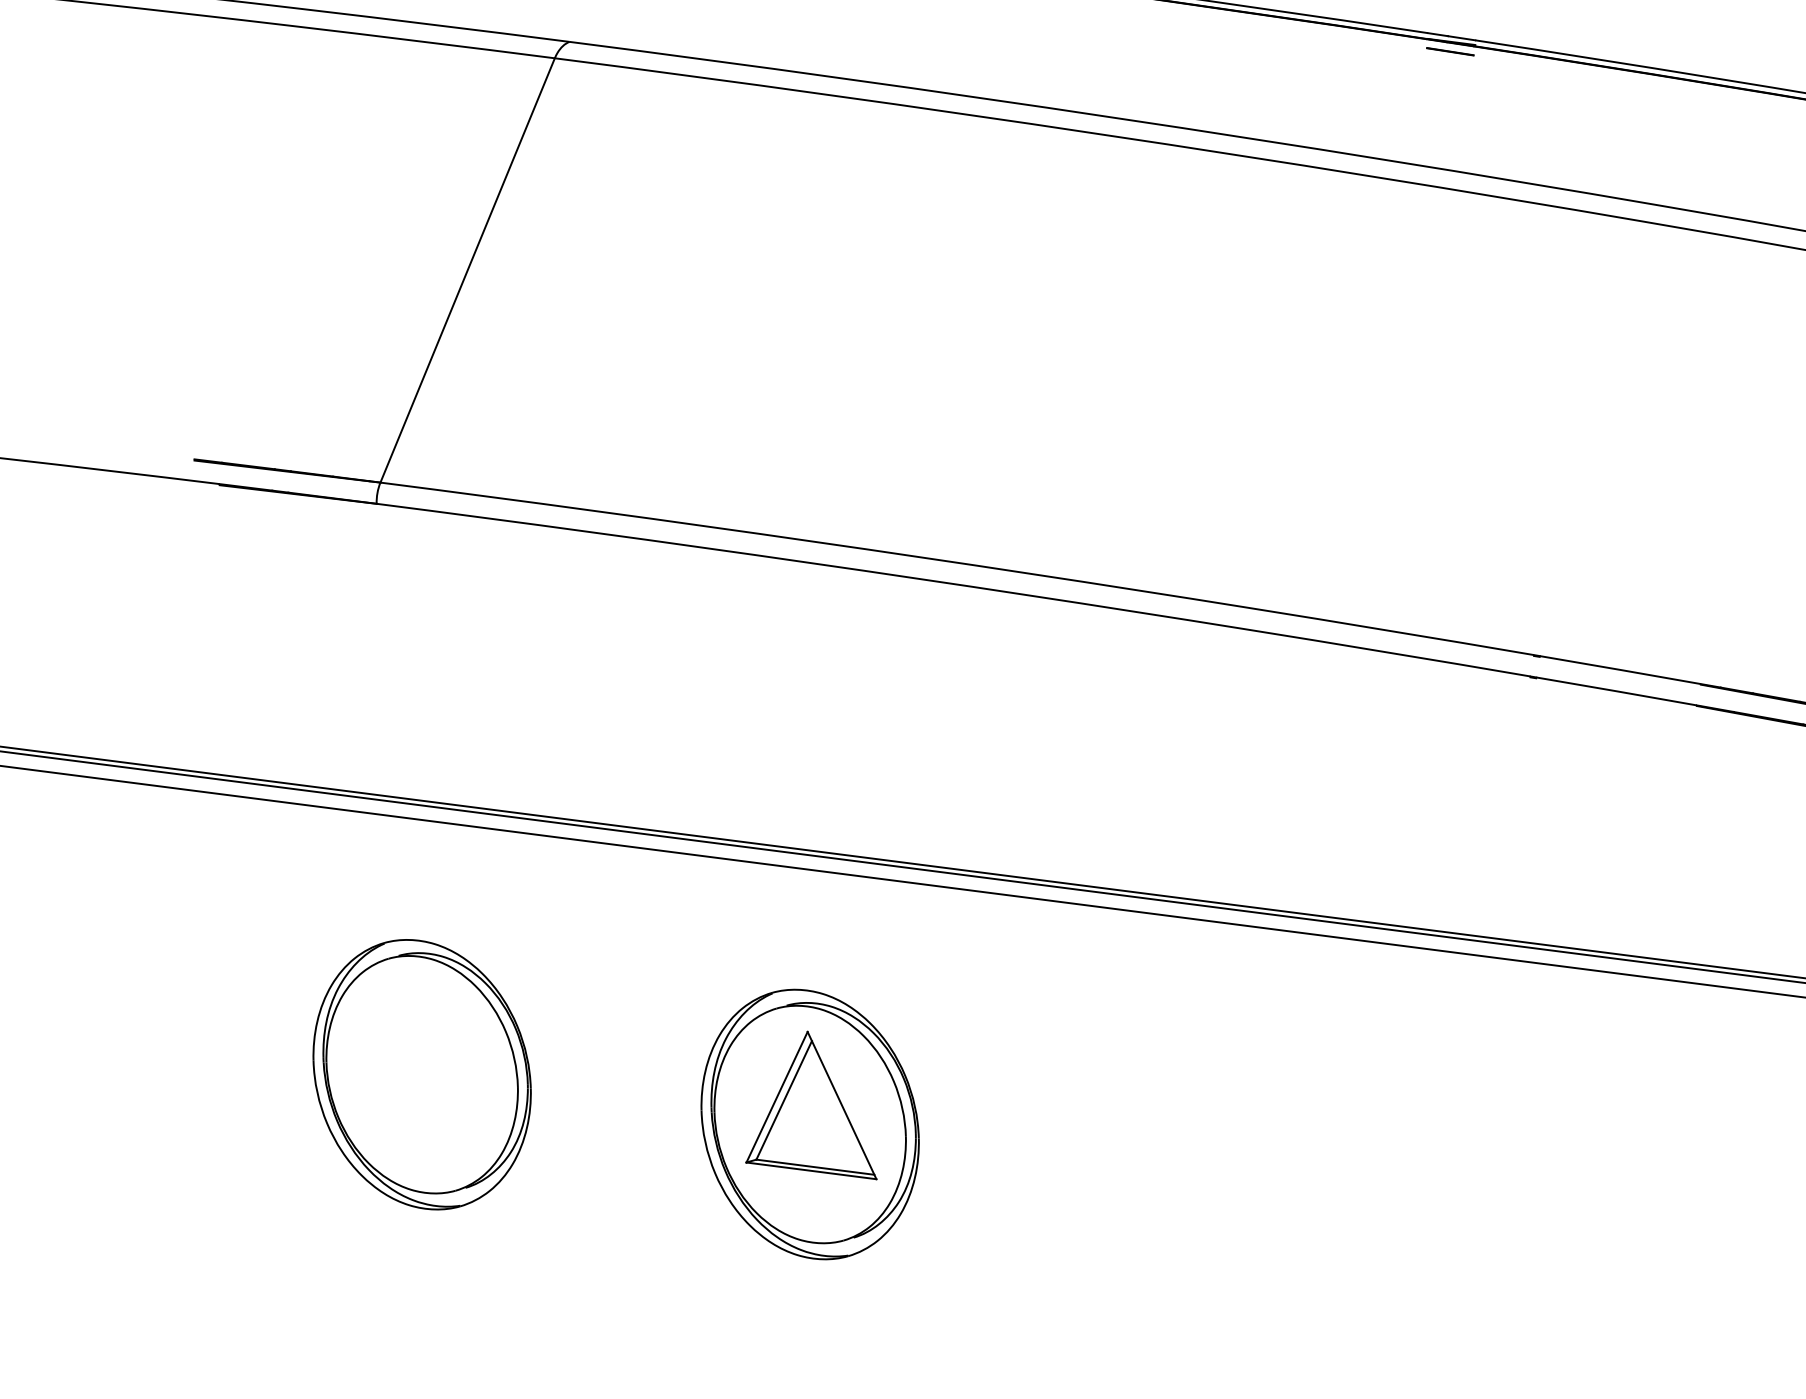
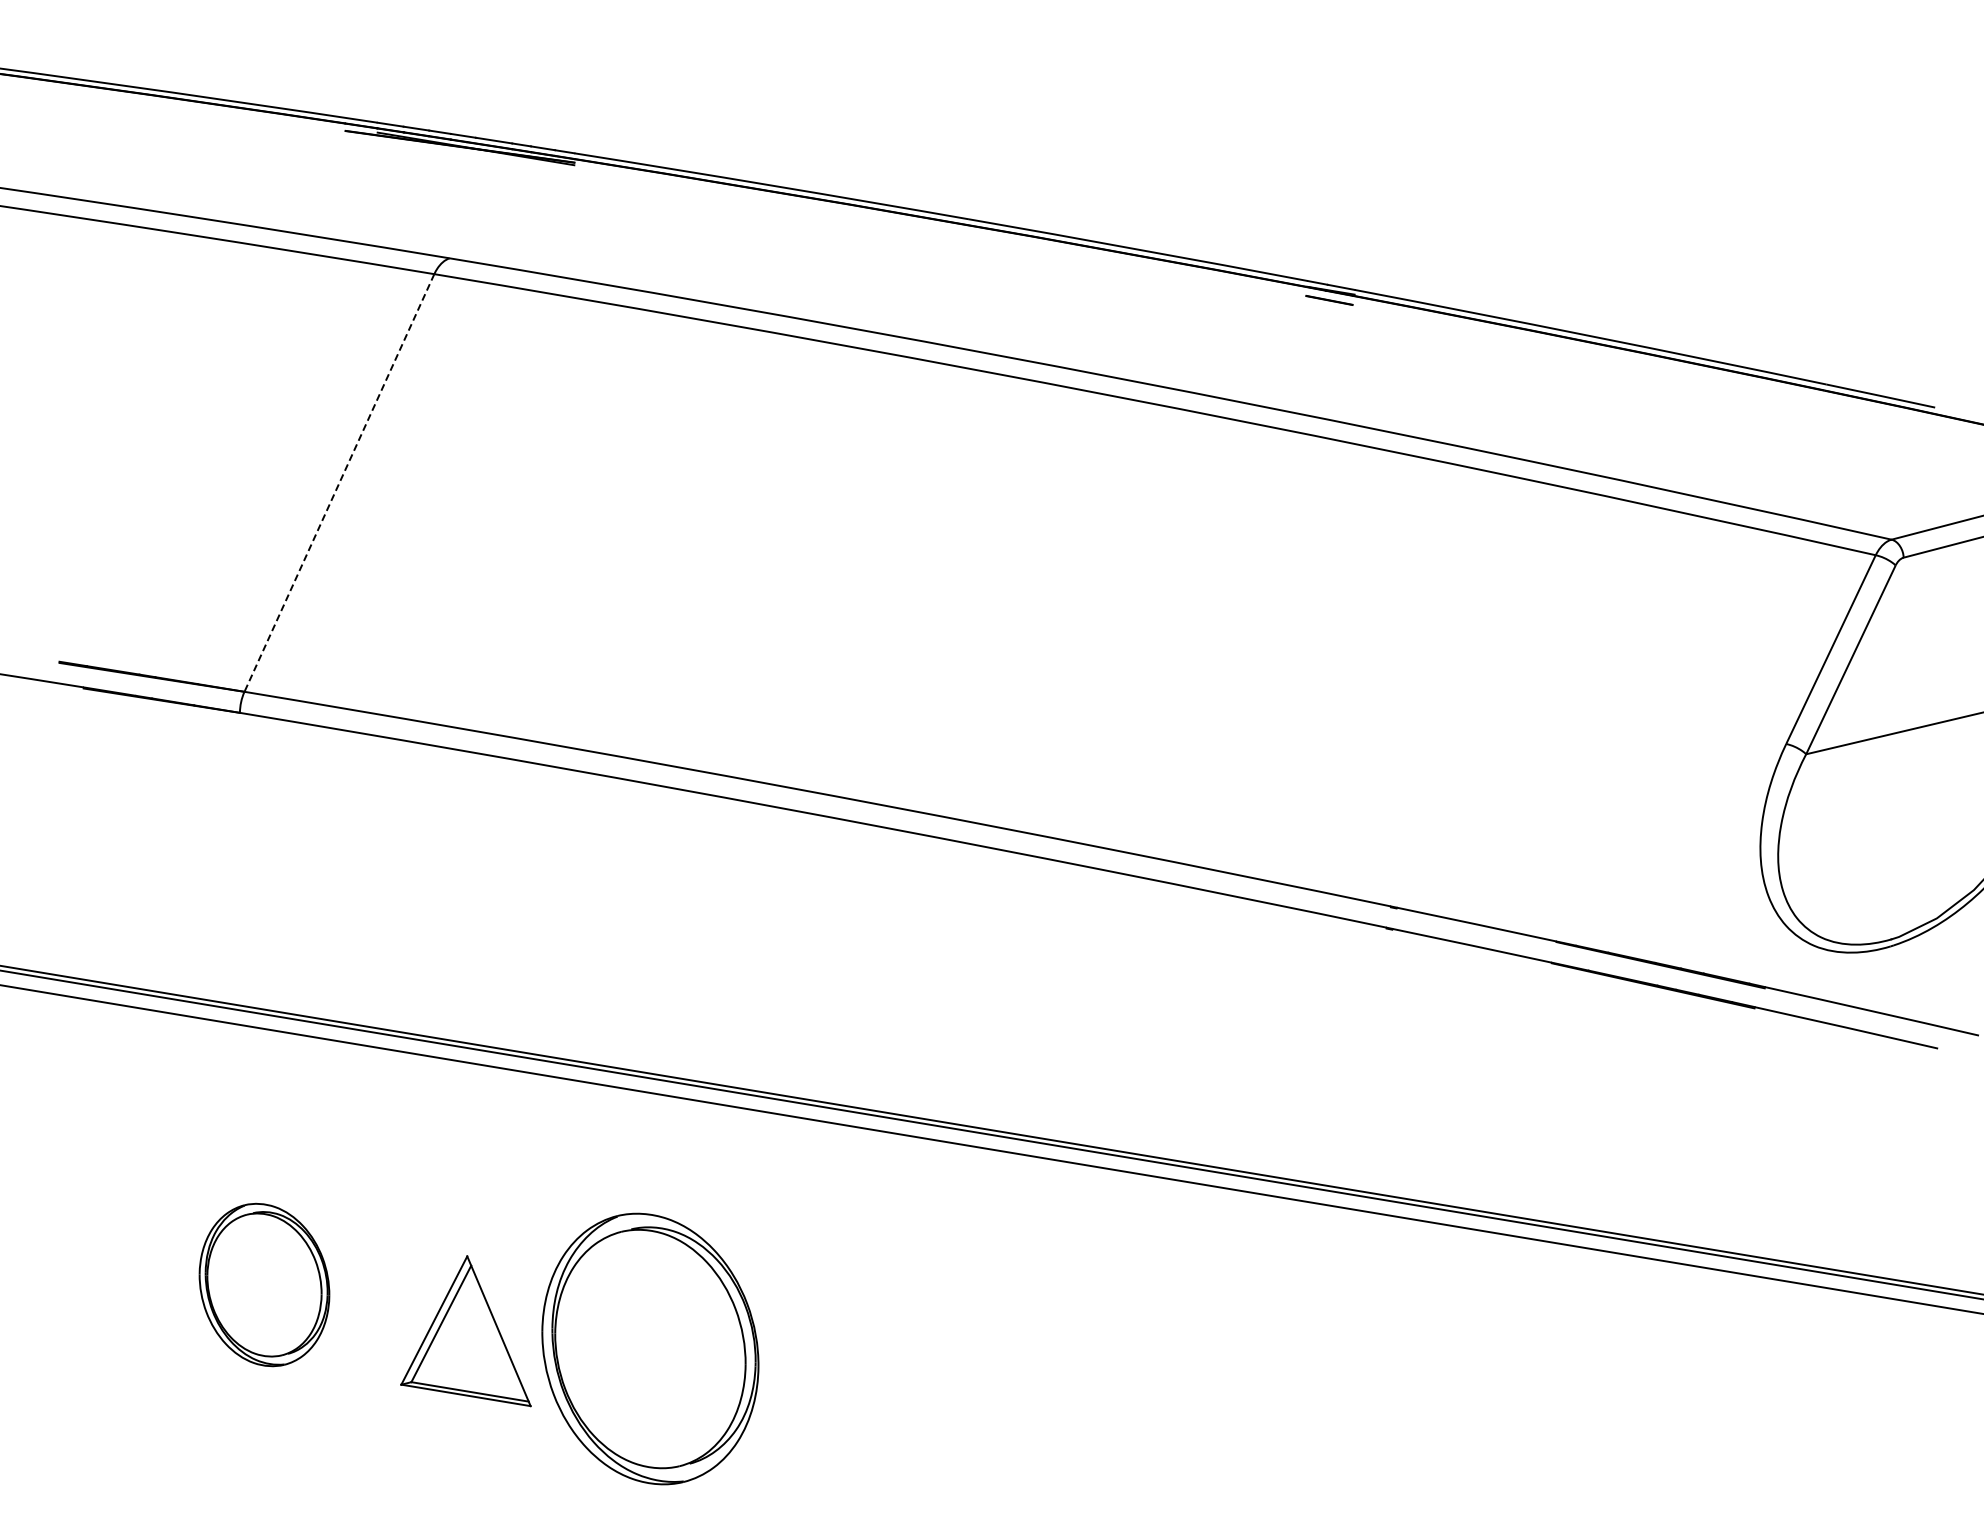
line: (467, 270) -> (339, 483), solid -> dashed
part: (422, 1074) -> (264, 1284), size x0.6
part: (808, 1107) -> (465, 1331), moved

